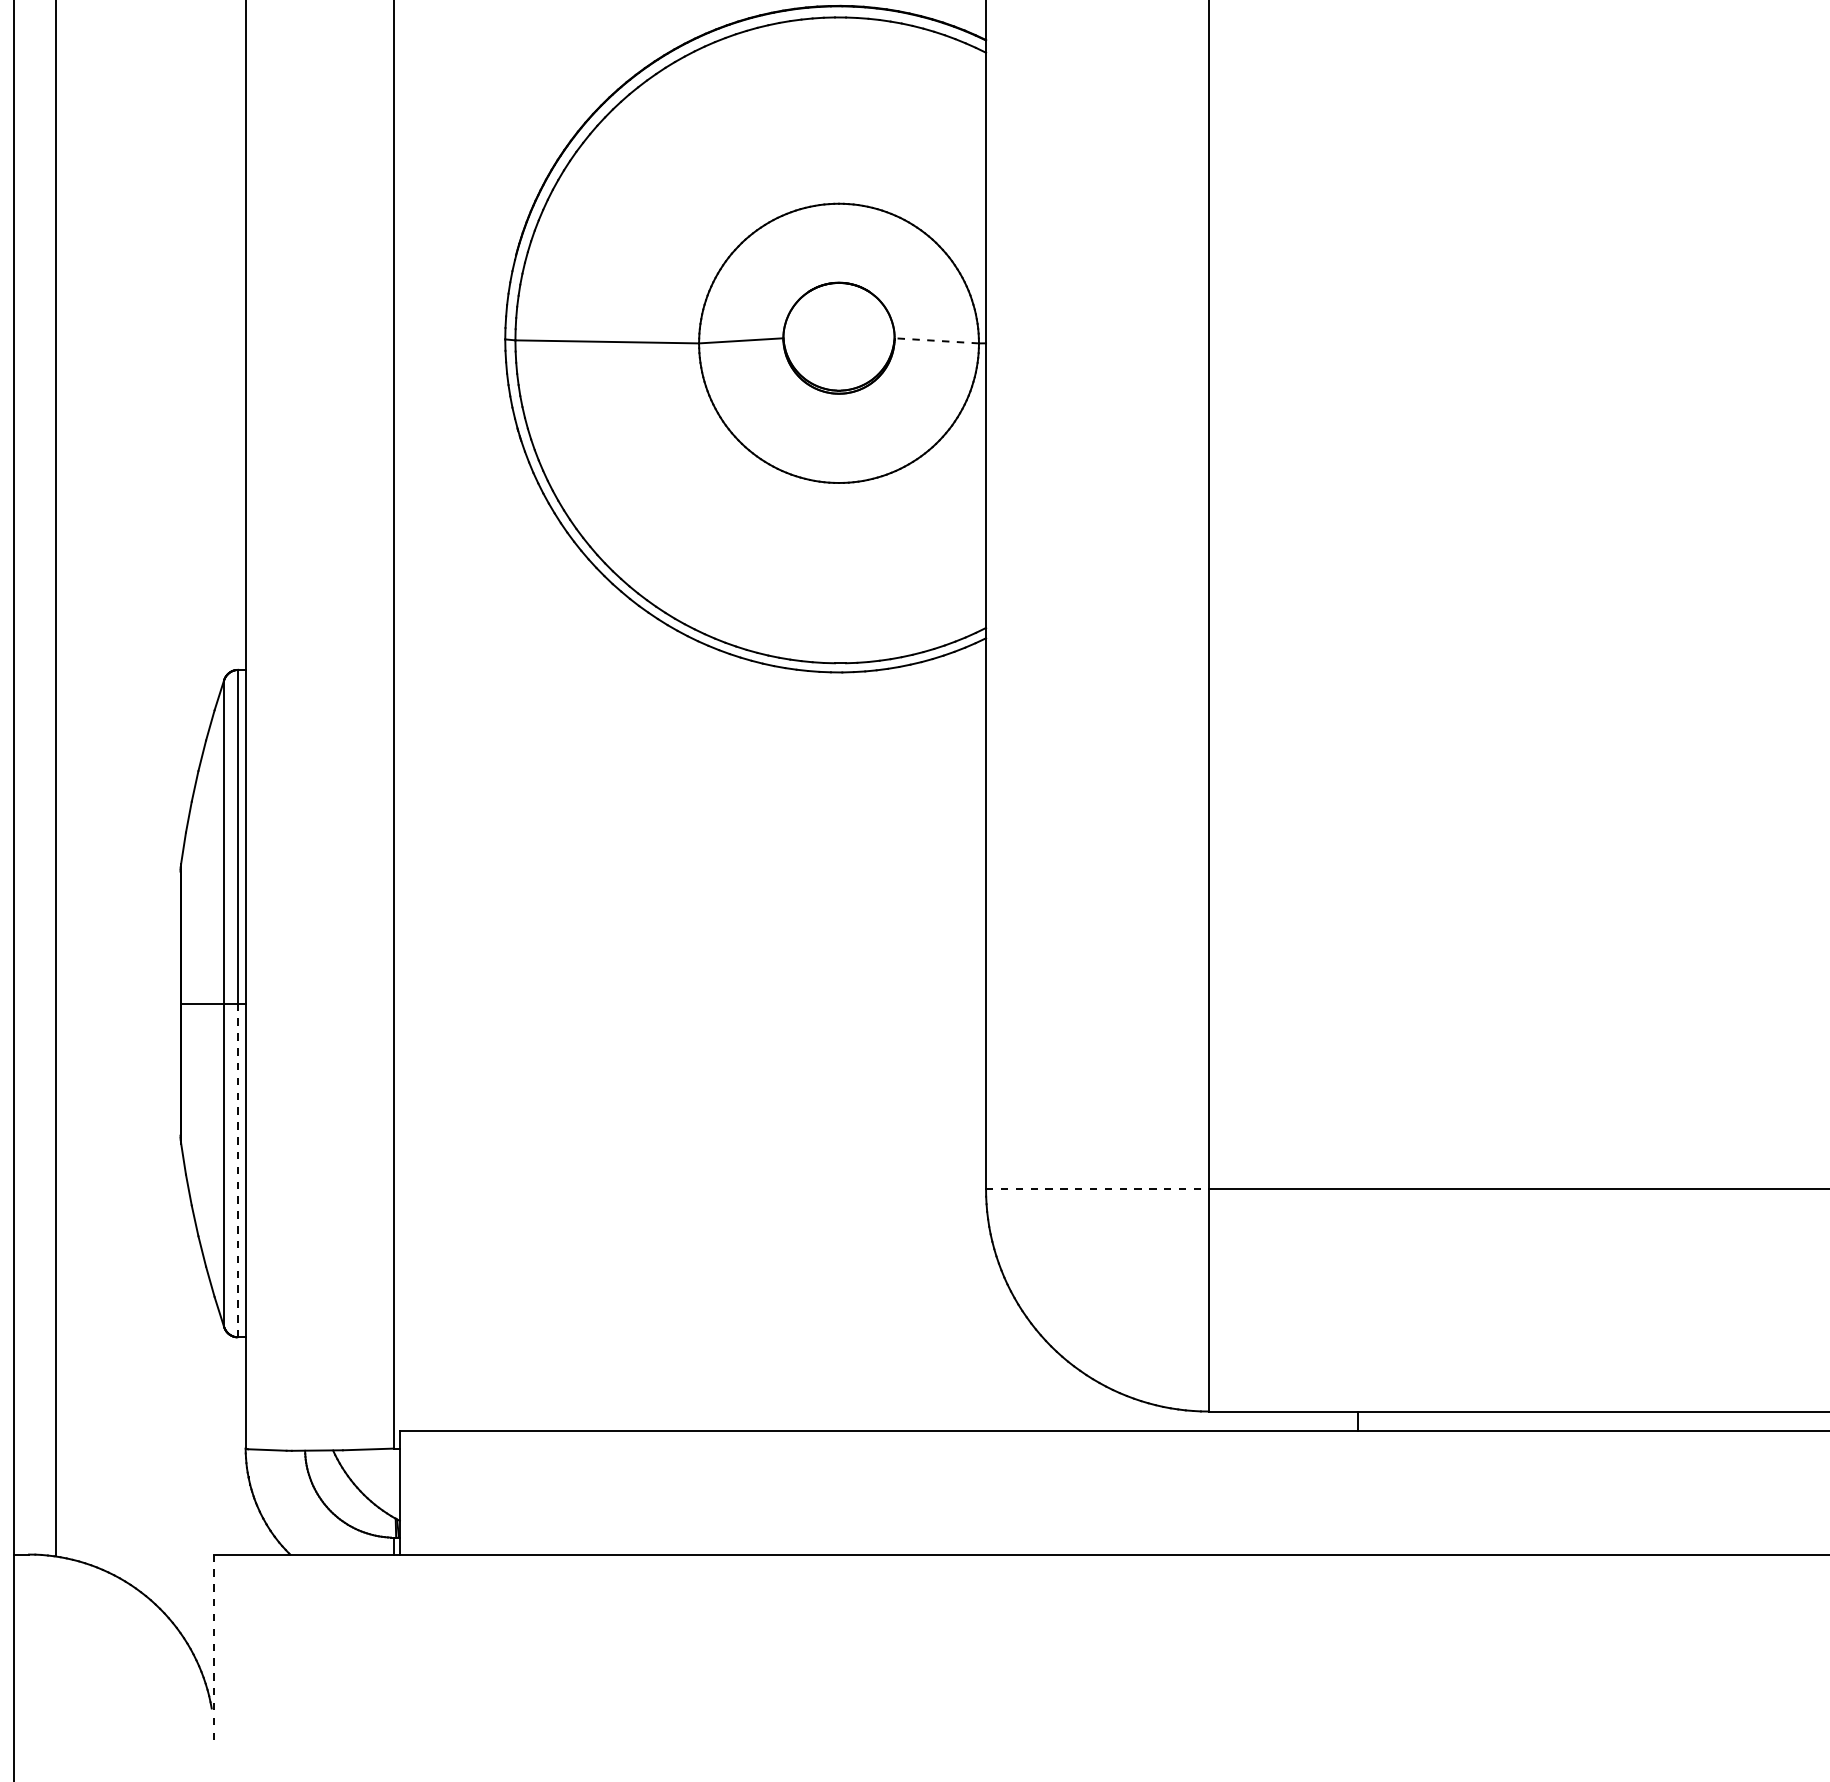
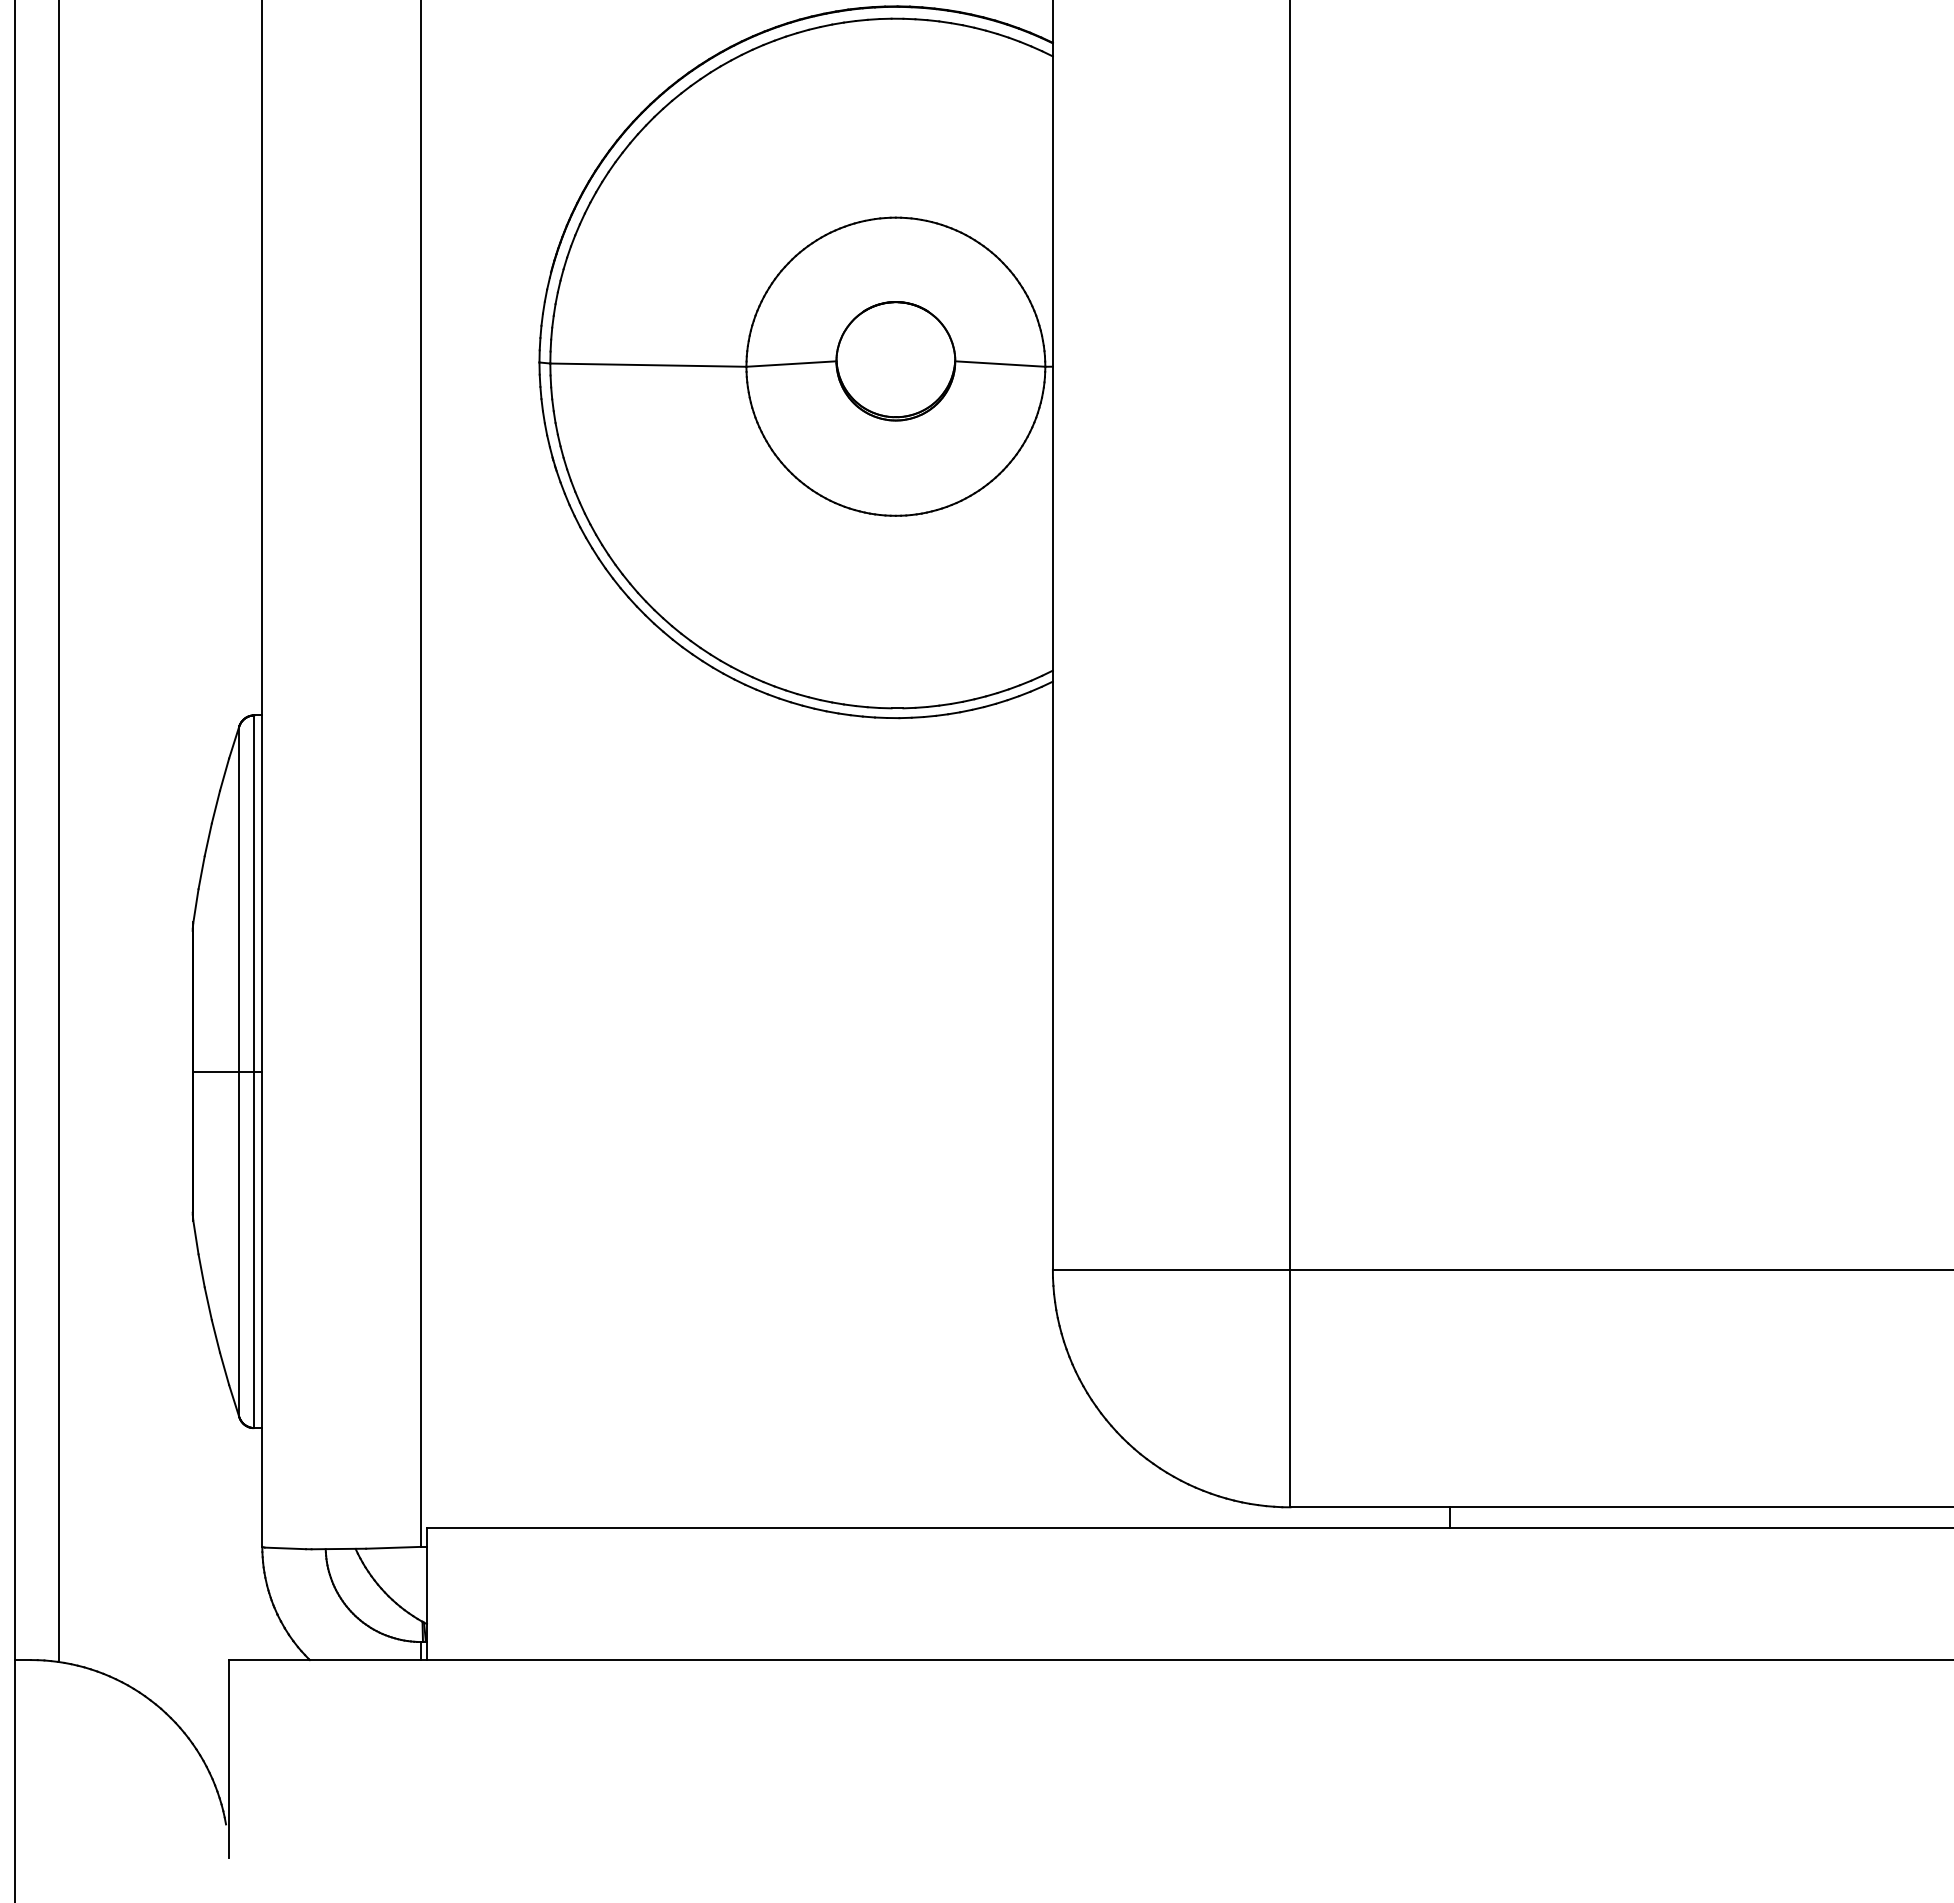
line: (936, 341) -> (999, 364), dashed -> solid
line: (238, 1171) -> (254, 1250), dashed -> solid
line: (1097, 1188) -> (1171, 1269), dashed -> solid
line: (214, 1647) -> (228, 1759), dashed -> solid

